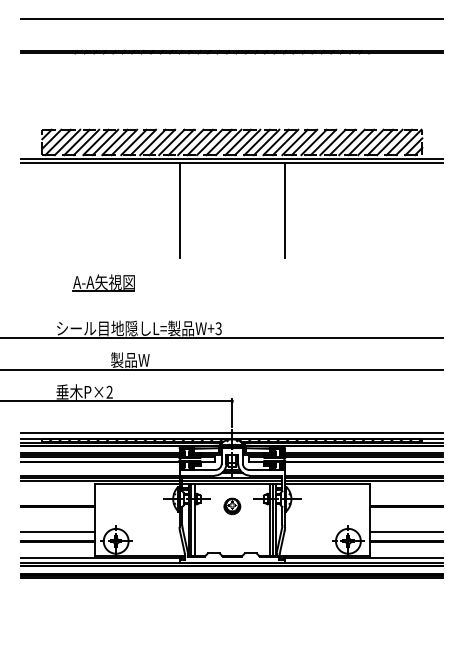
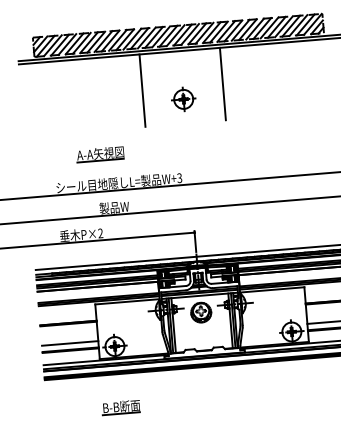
part: (232, 226) -> (183, 99), added
part: (103, 282) -> (100, 153), moved
part: (232, 506) -> (201, 312), size x1.67
part: (117, 621) -> (120, 407), added

